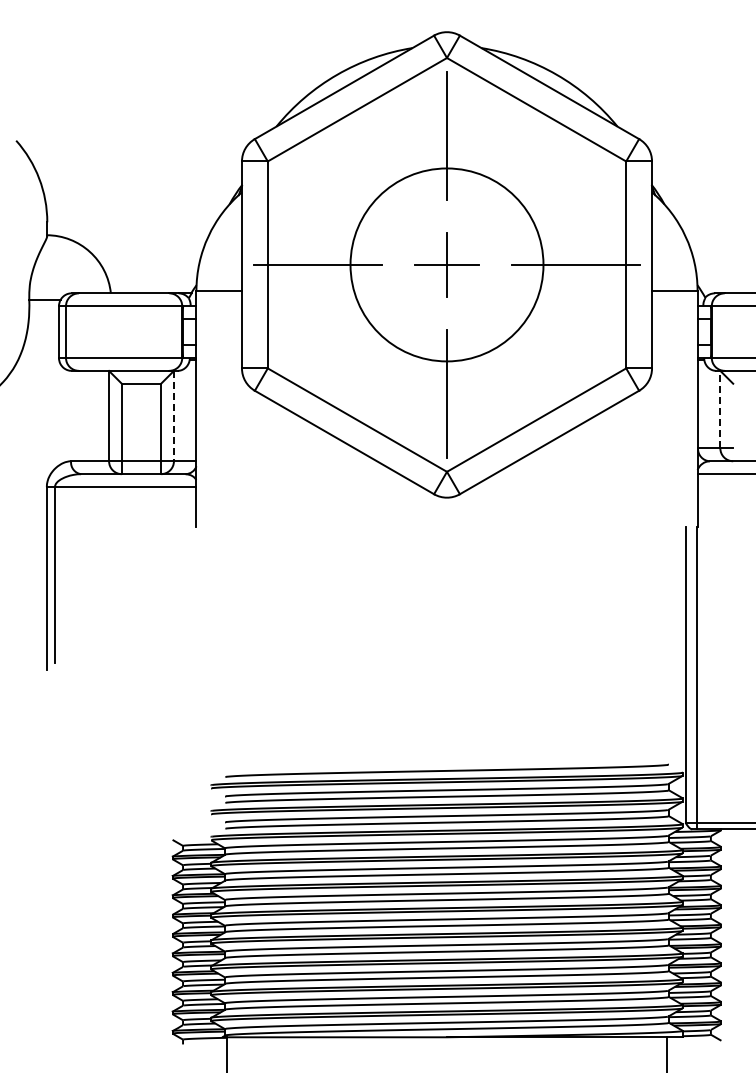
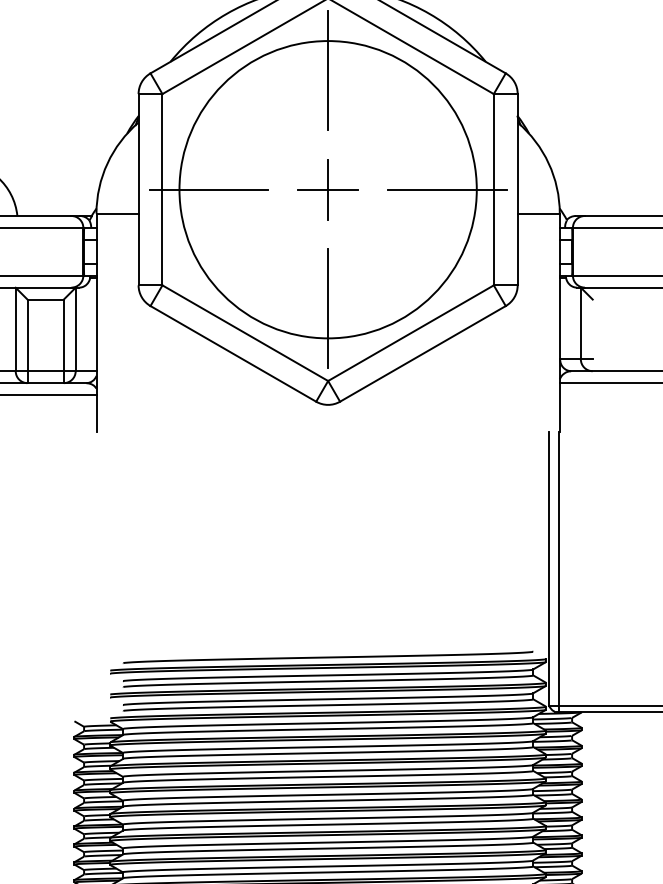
circle: (446, 264) -> (327, 189), size x1.67
line: (720, 409) -> (580, 323), dashed -> solid
line: (173, 416) -> (75, 329), dashed -> solid

